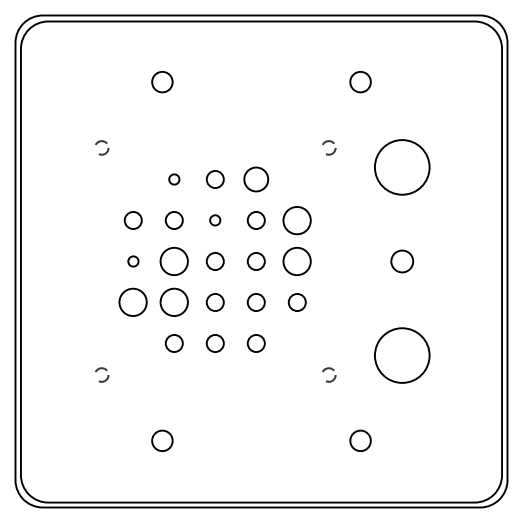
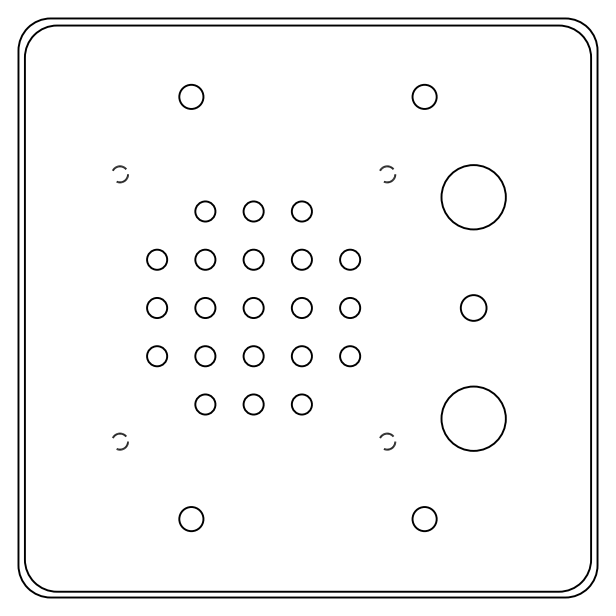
circle: (174, 179) -> (205, 211), size x1.67
circle: (255, 179) -> (301, 211), size x0.71
circle: (215, 220) -> (253, 259), size x1.67
circle: (297, 220) -> (350, 259), size x0.62
circle: (133, 261) -> (157, 307), size x1.67
circle: (174, 261) -> (205, 307), size x0.62
circle: (297, 261) -> (350, 307), size x0.62
circle: (133, 302) -> (157, 356), size x0.62
circle: (174, 302) -> (205, 356), size x0.62

